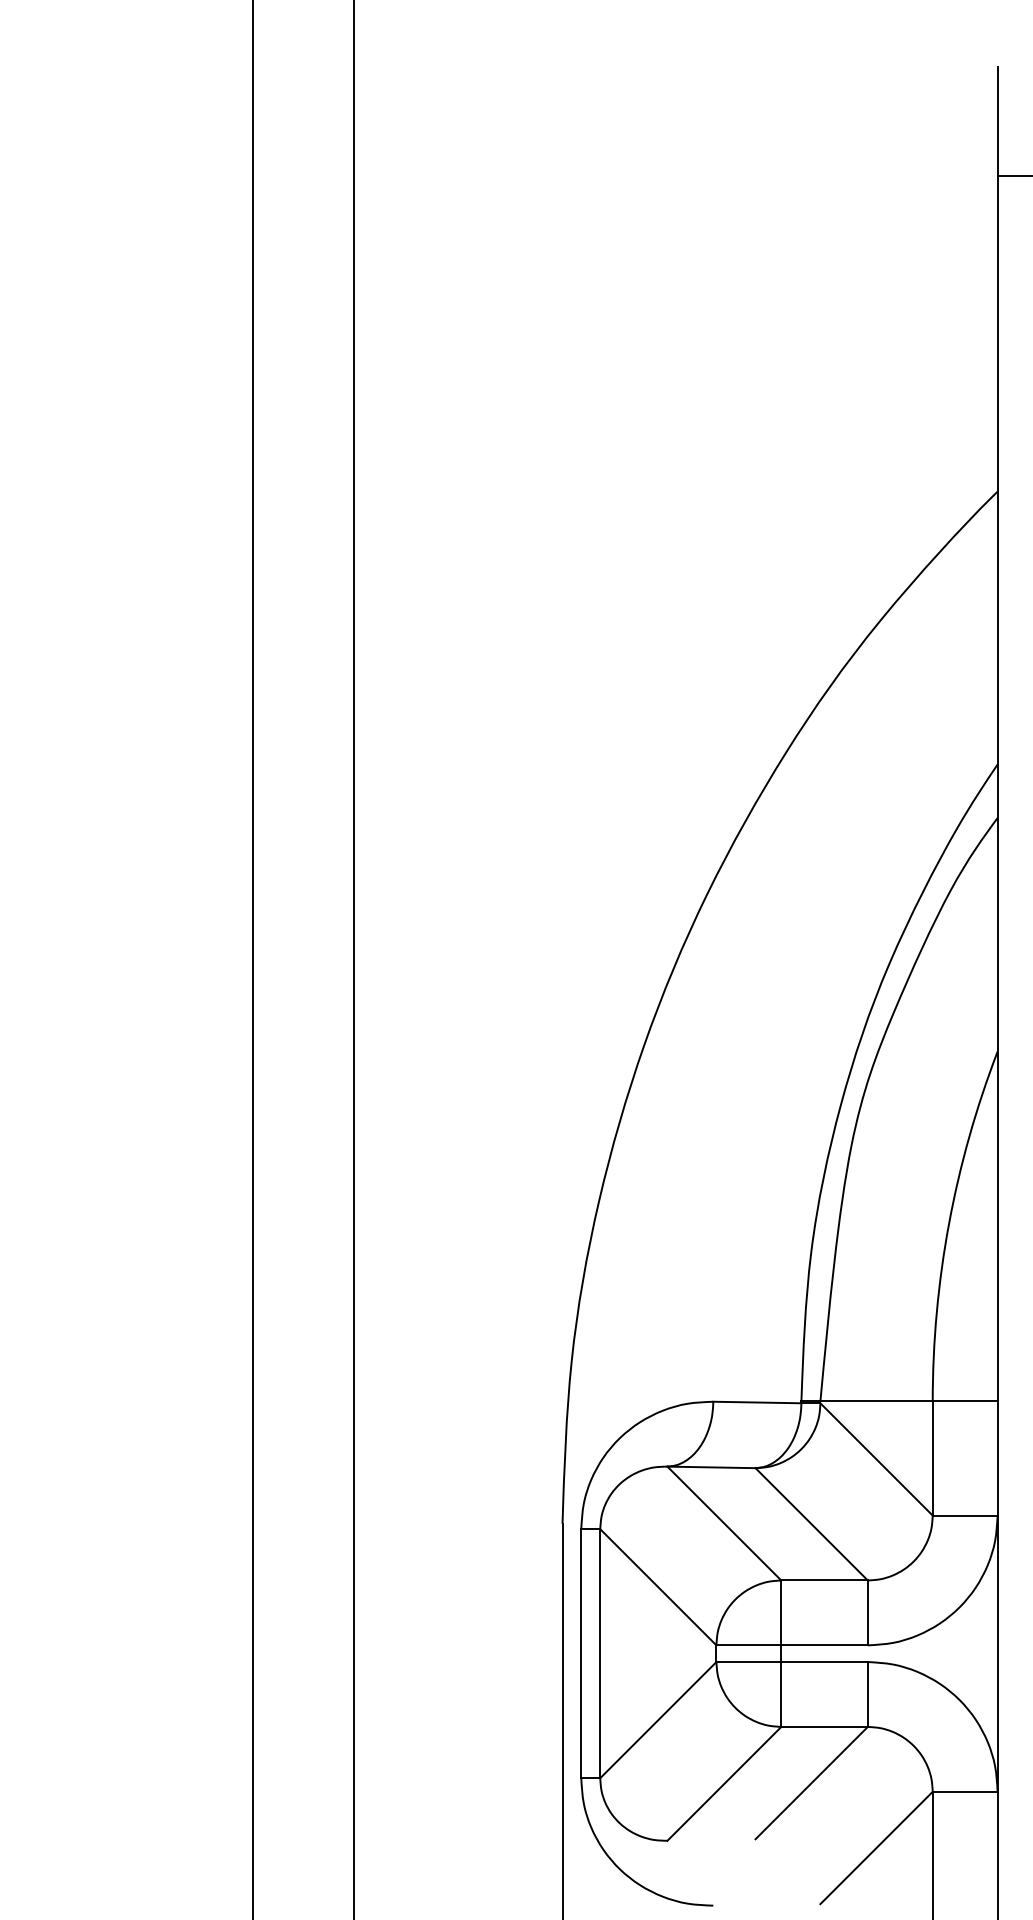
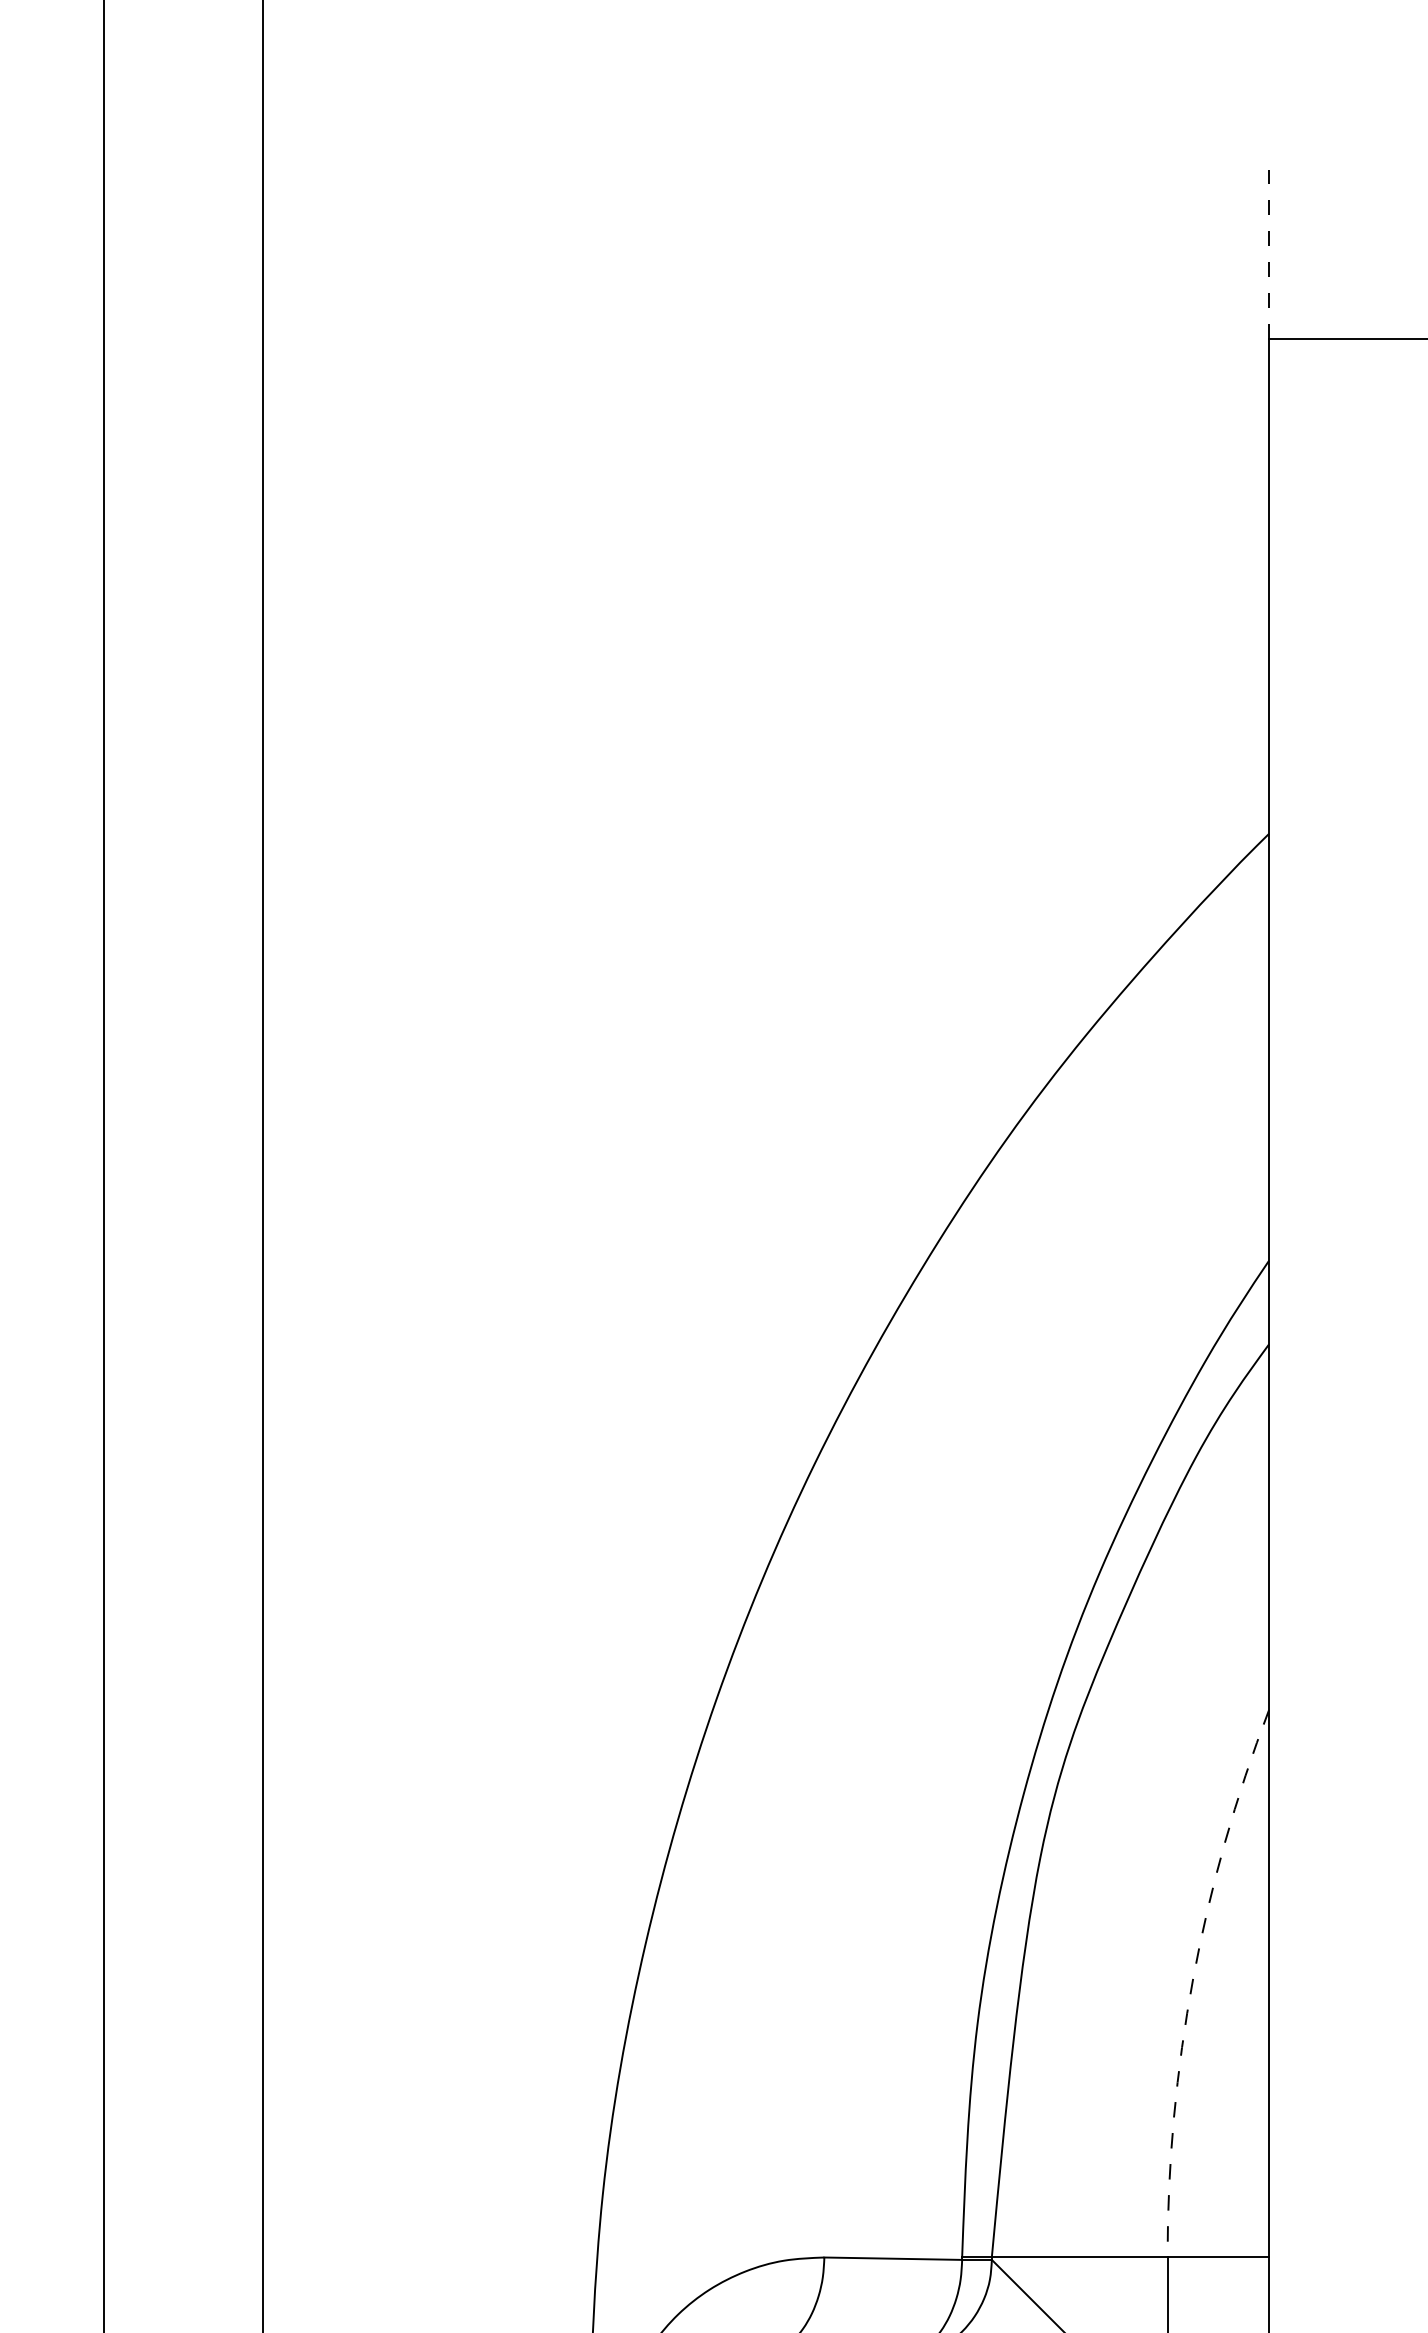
line: (997, 121) -> (1268, 254), solid -> dashed
arc: (949, 1223) -> (1193, 1978), solid -> dashed

